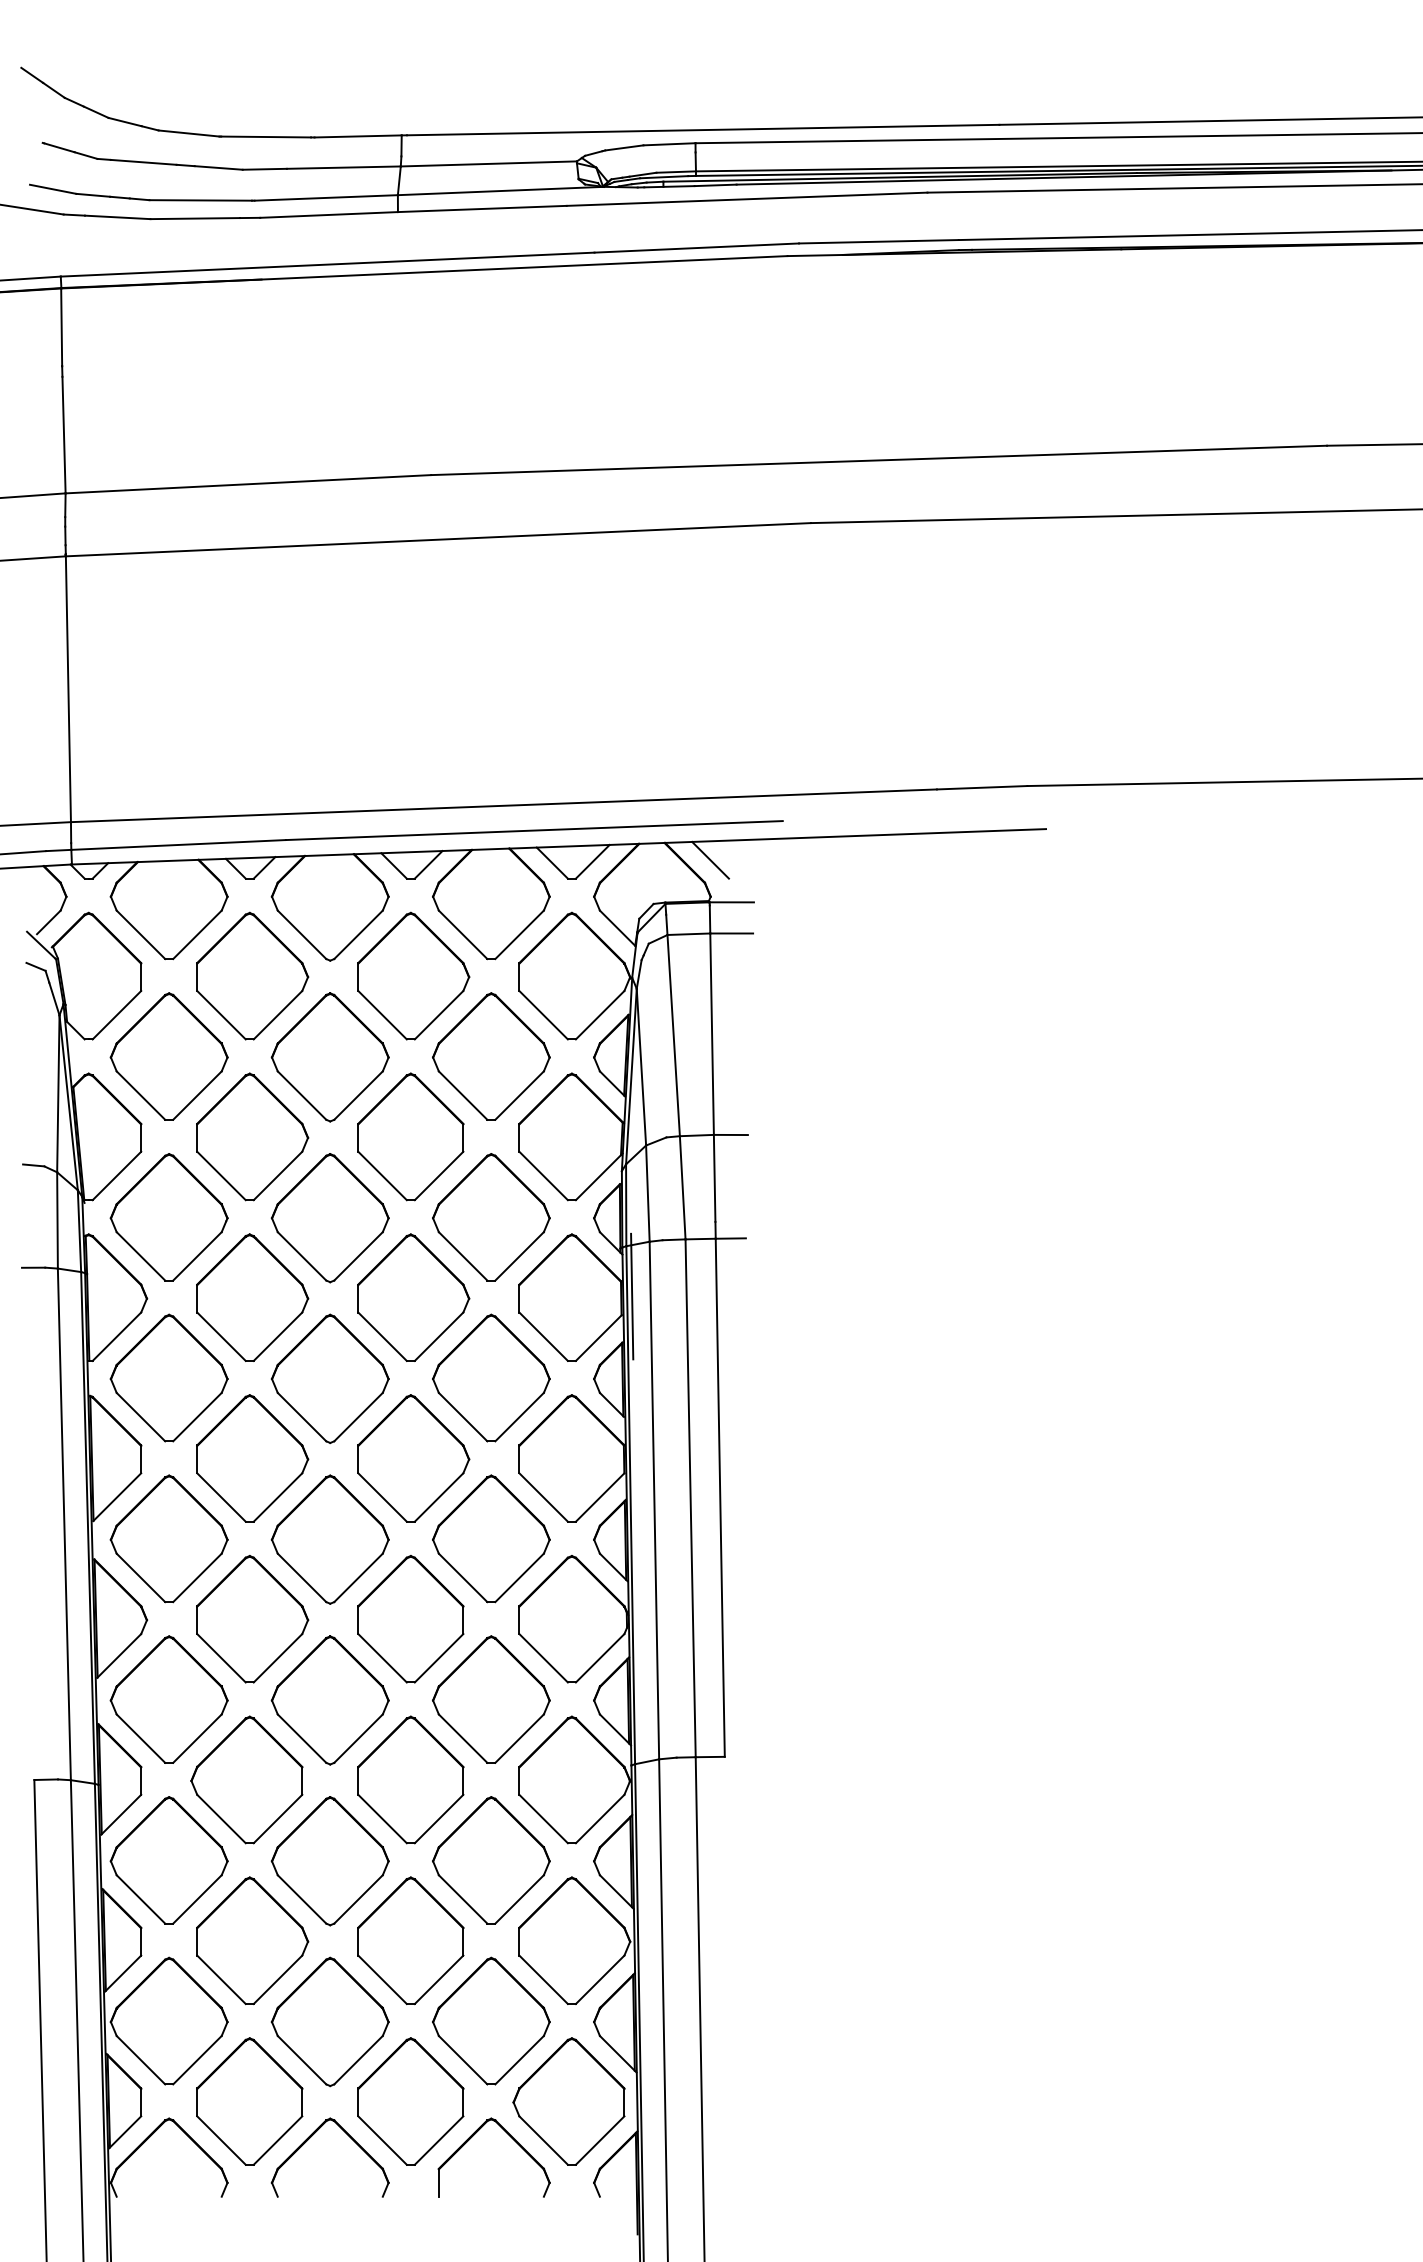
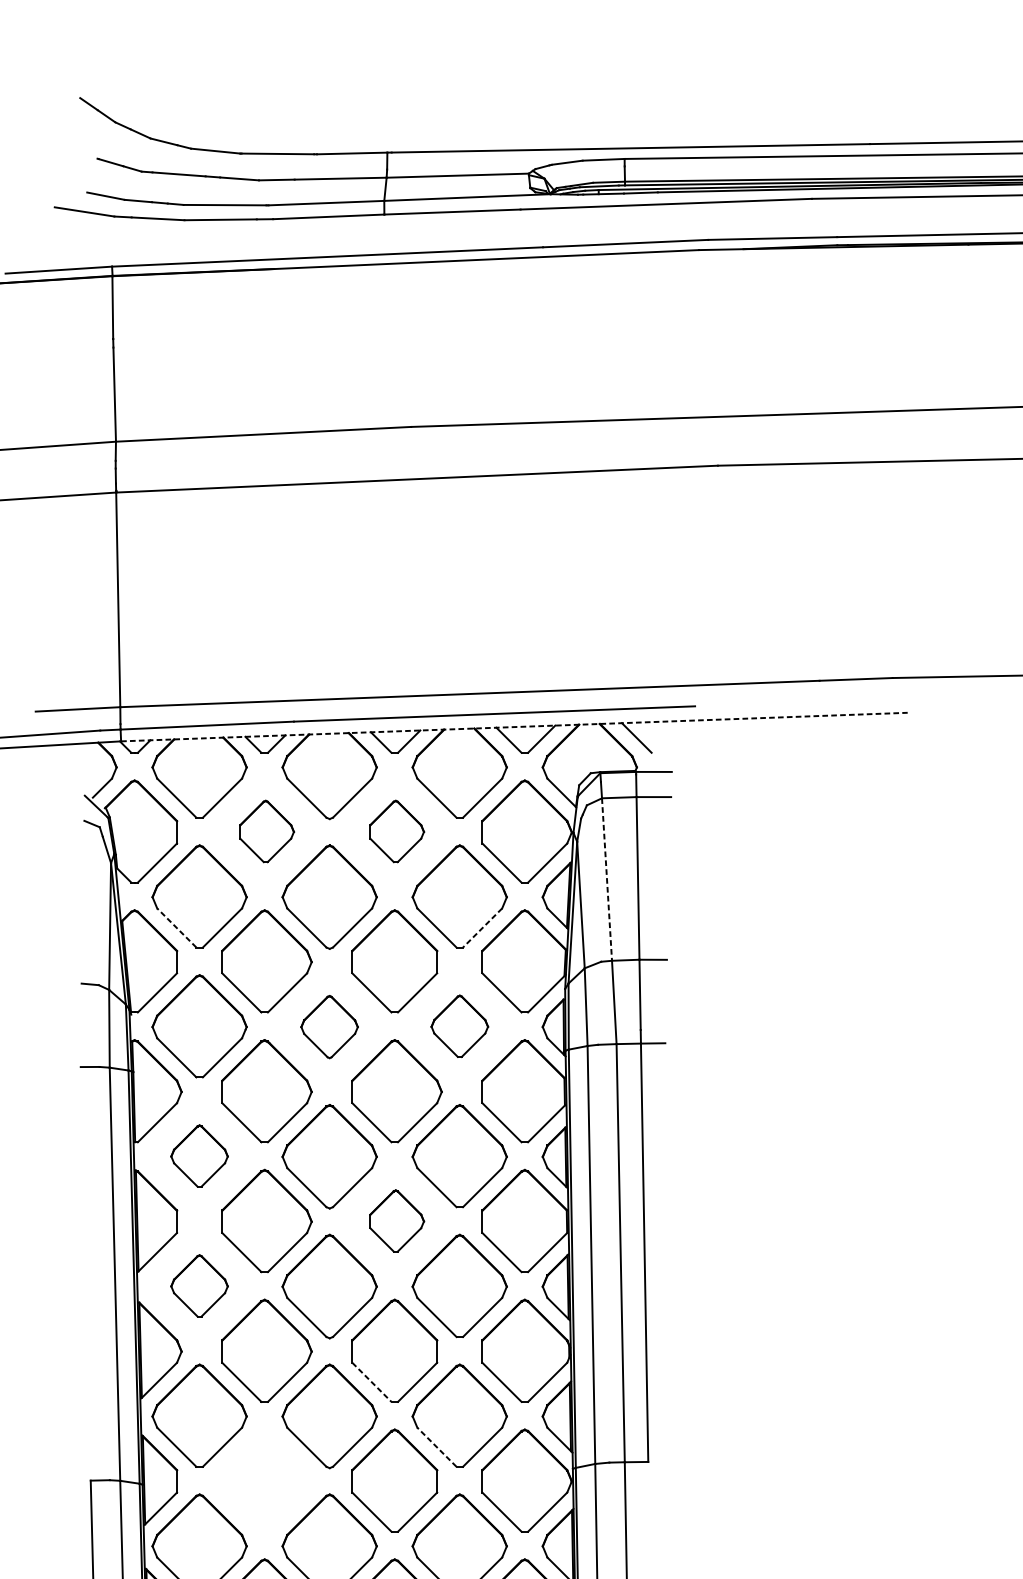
line: (559, 846) -> (514, 726), solid -> dashed
part: (252, 975) -> (266, 831), size x0.6
part: (413, 975) -> (396, 831), size x0.6
line: (673, 1035) -> (606, 879), solid -> dashed
line: (140, 1095) -> (176, 927), solid -> dashed
line: (519, 1095) -> (482, 927), solid -> dashed
part: (491, 1217) -> (459, 1026), size x0.6
part: (329, 1218) -> (329, 1027), size x0.6
line: (632, 1296) -> (573, 1090), removed
part: (168, 1377) -> (199, 1155), size x0.6
part: (413, 1458) -> (396, 1221), size x0.6
part: (168, 1538) -> (199, 1285), size x0.6
line: (382, 1658) -> (371, 1382), solid -> dashed
line: (462, 1738) -> (436, 1447), solid -> dashed
part: (246, 1779) -> (262, 1480), removed

